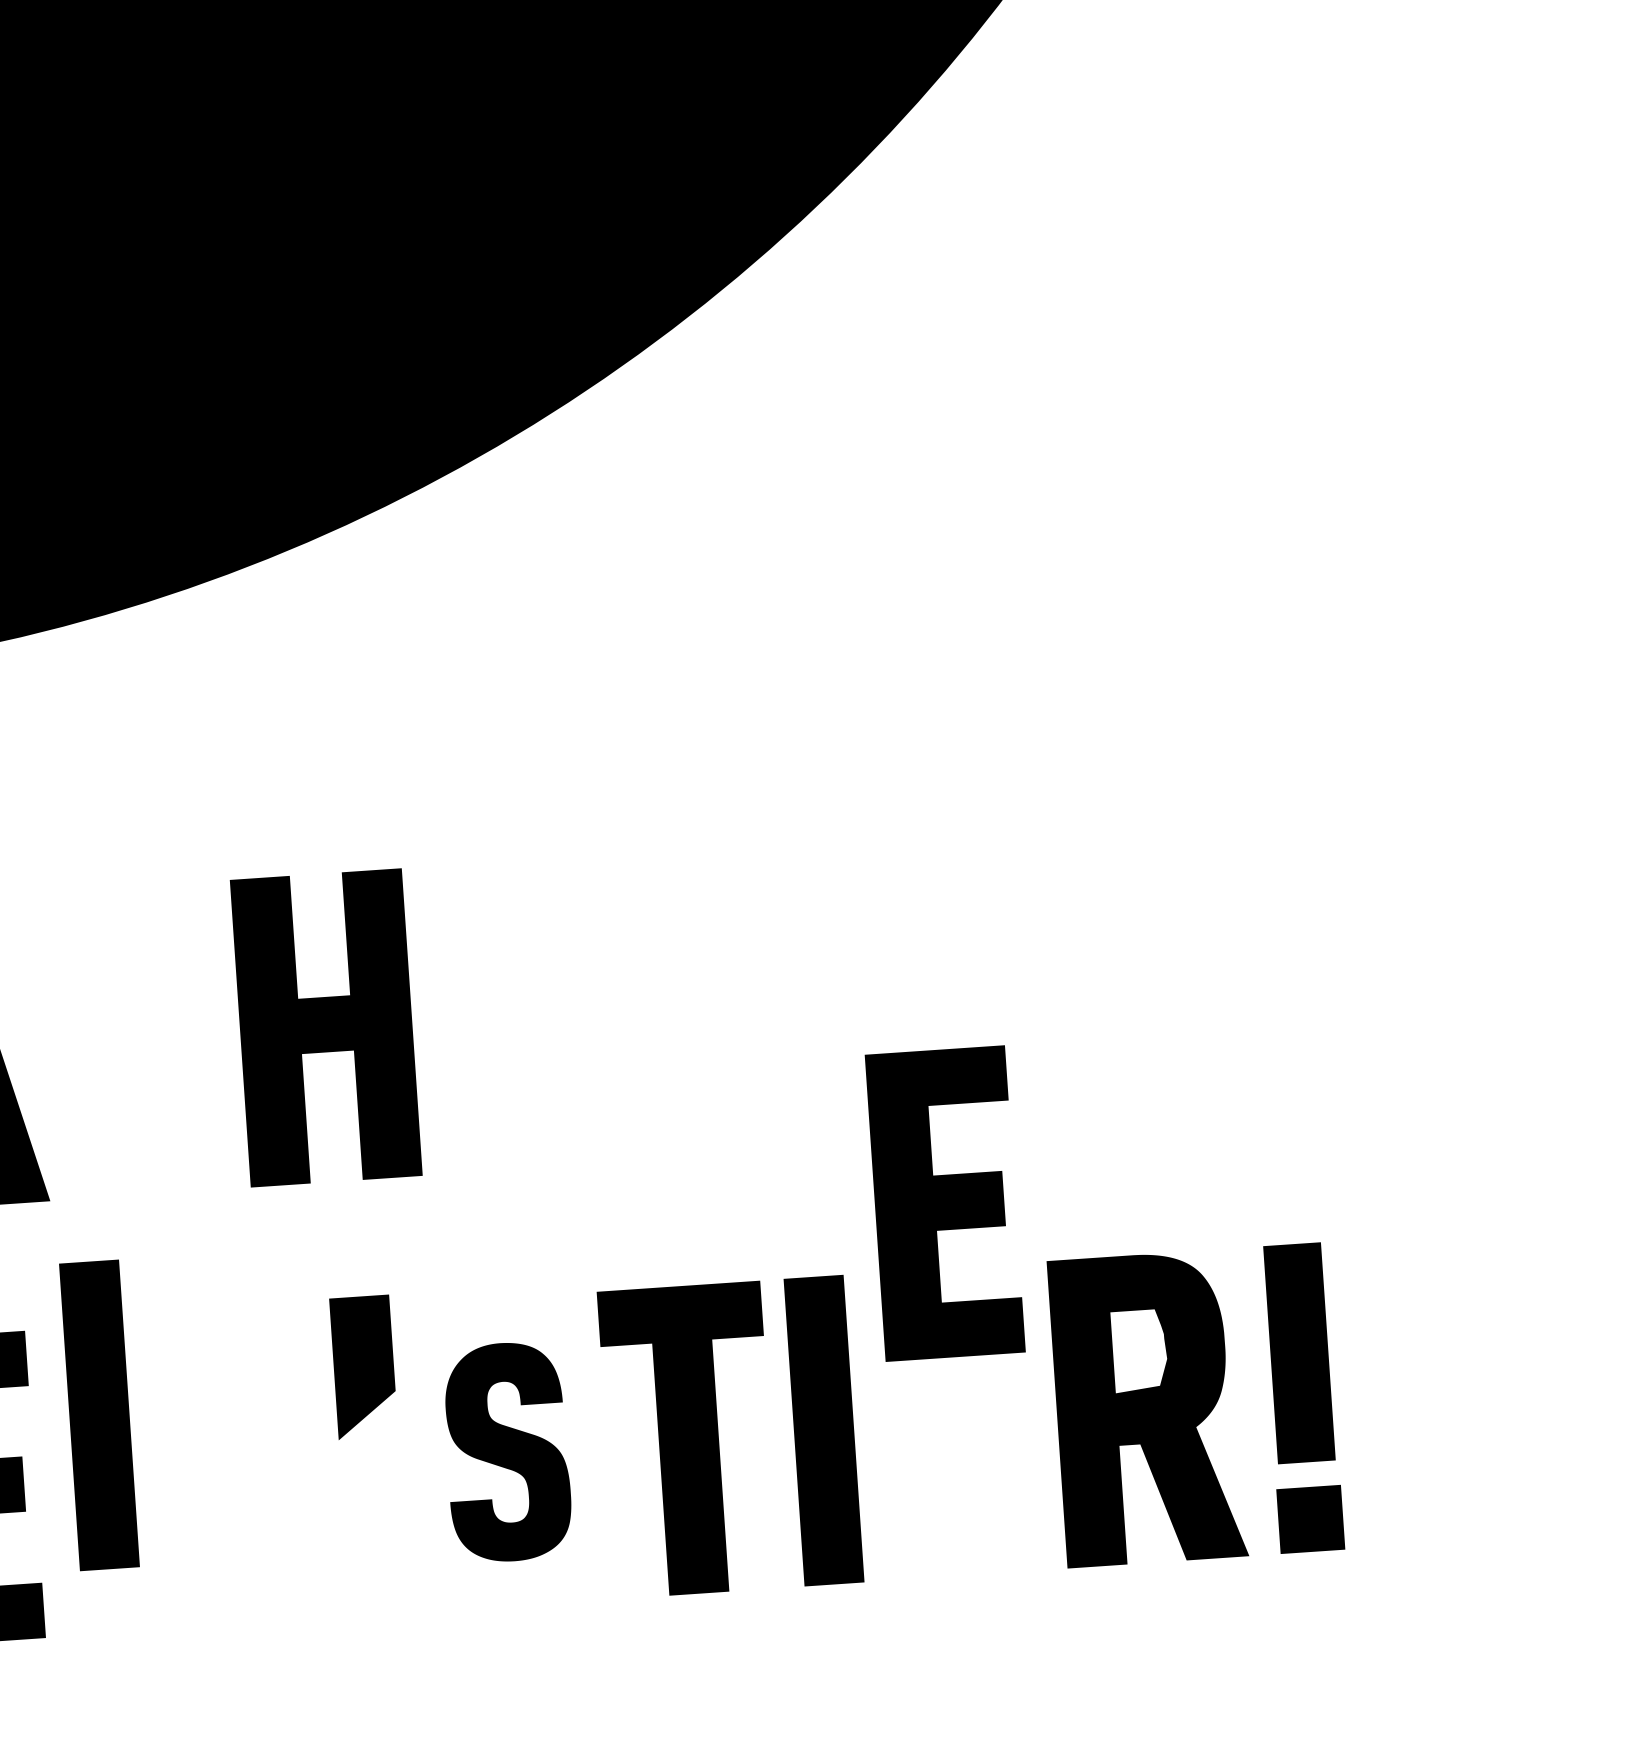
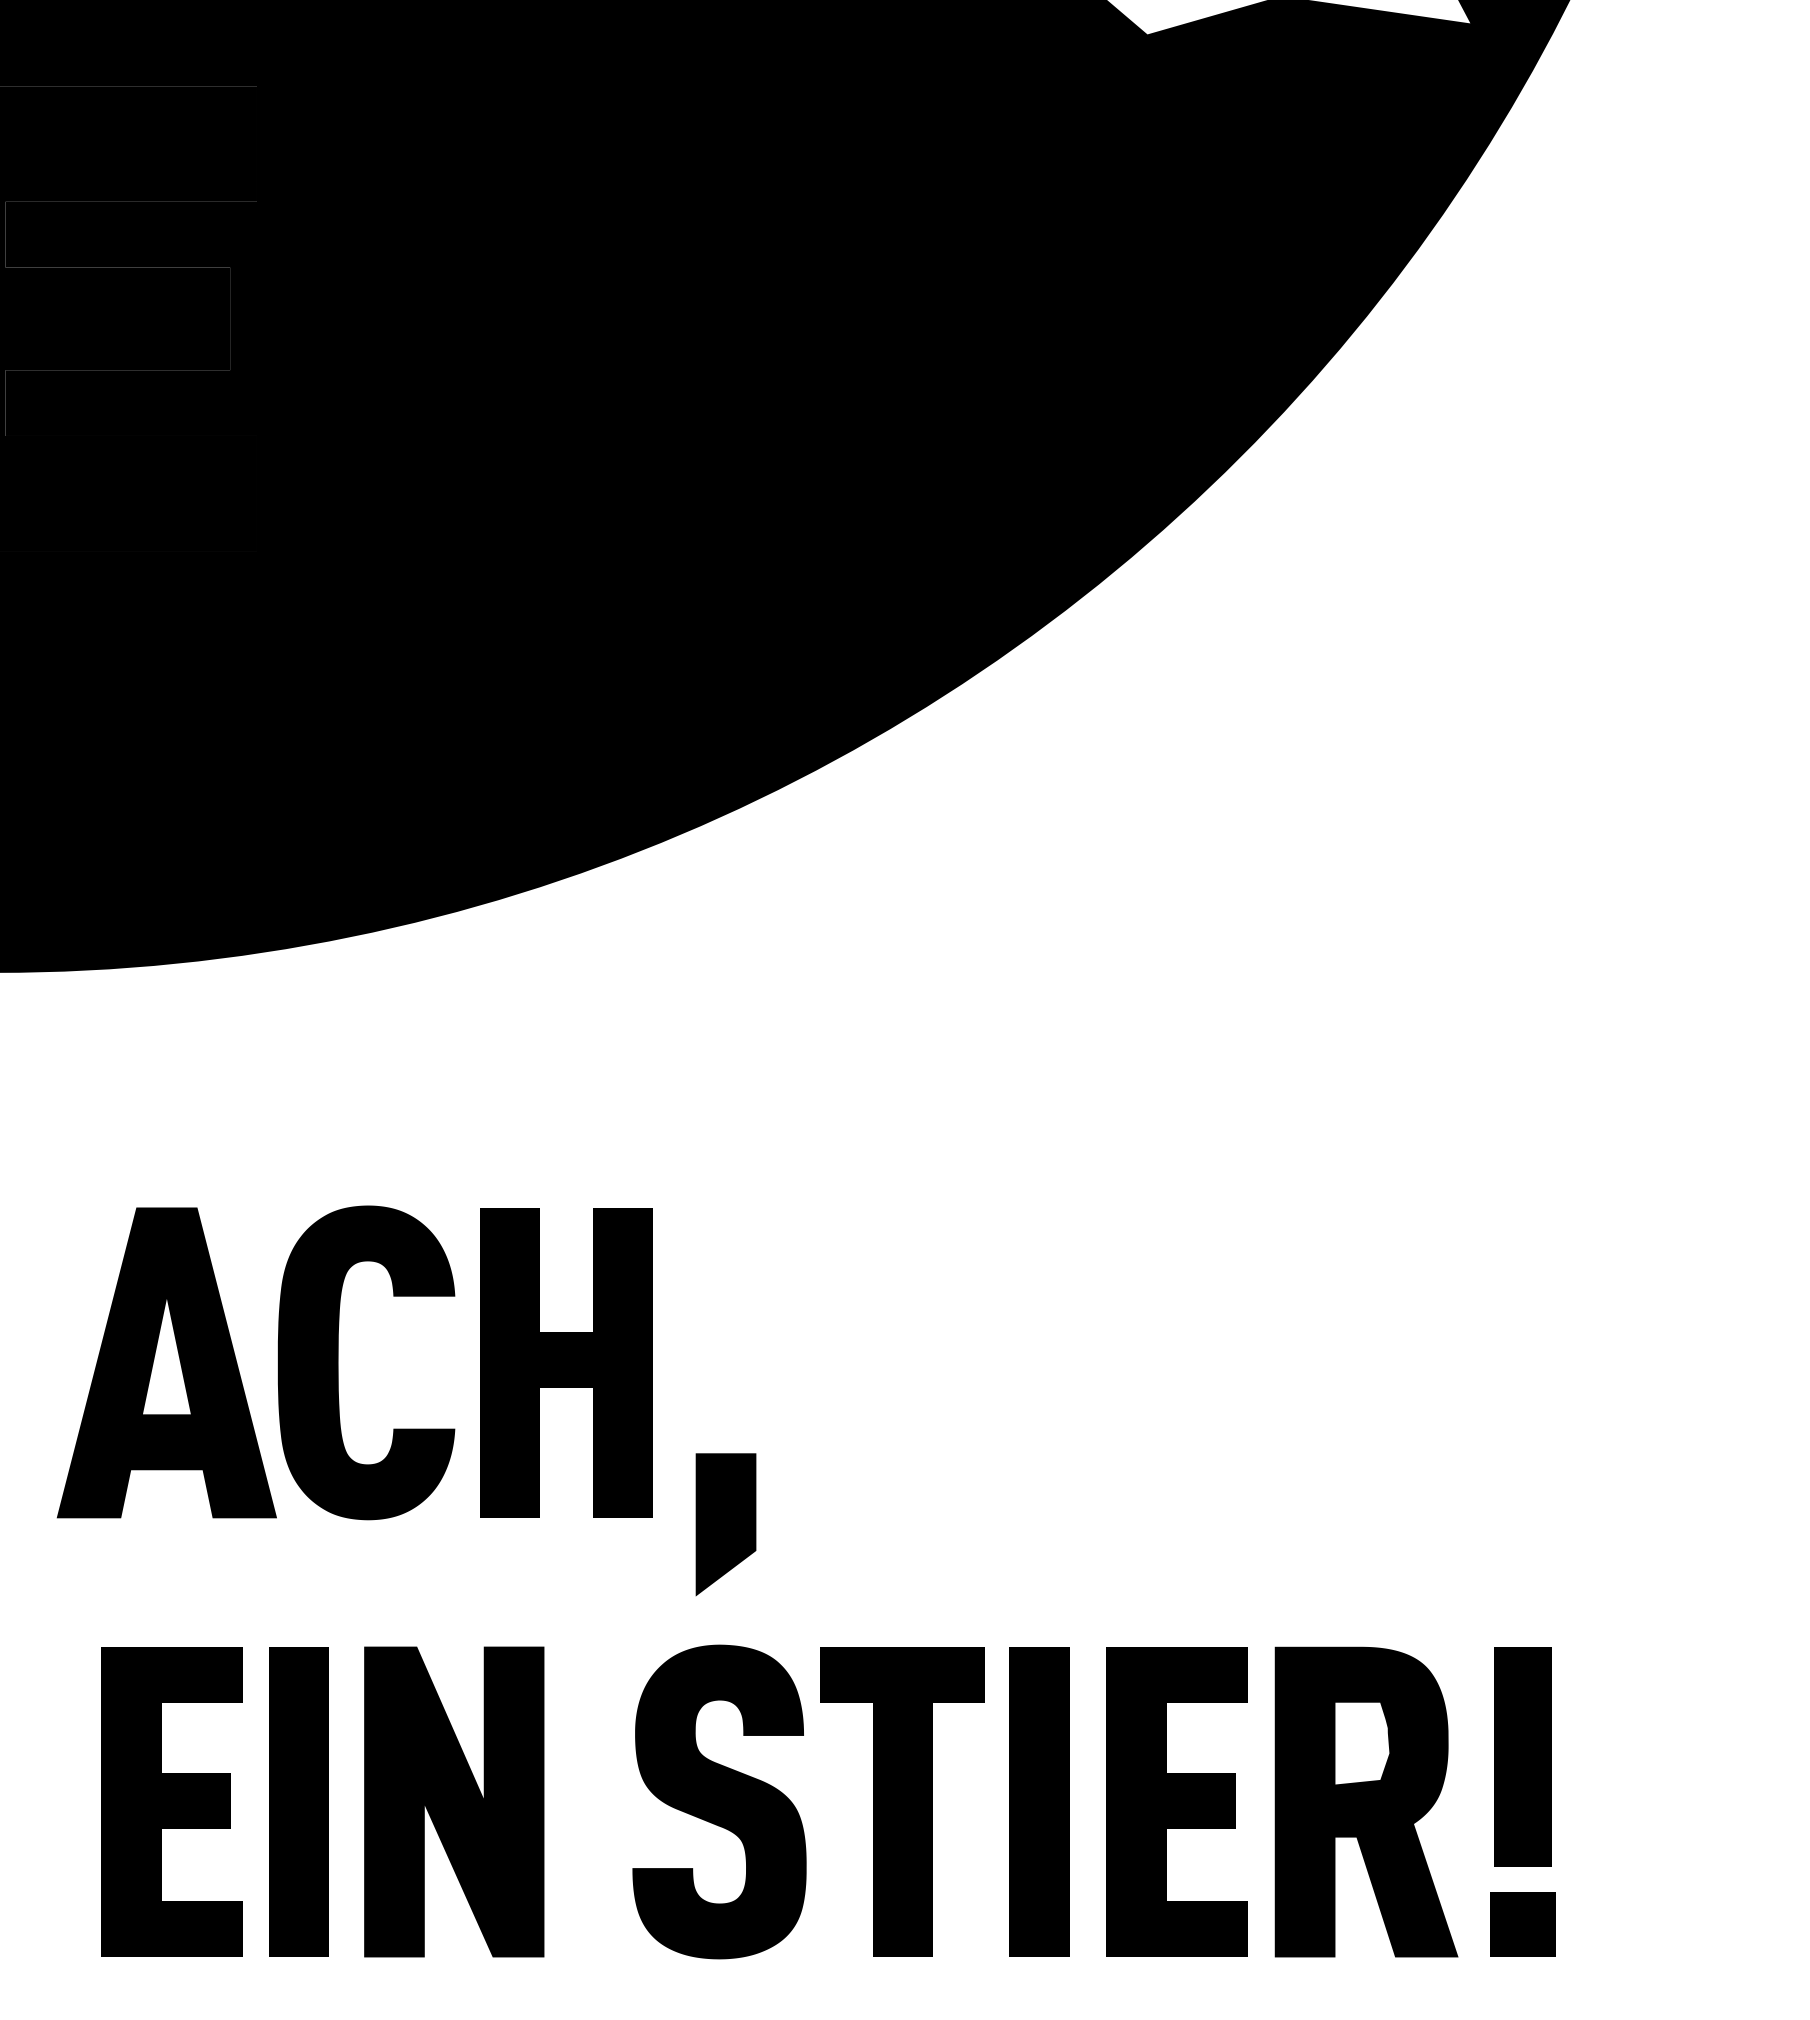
fill: (128, 1041) -> (366, 1362), added
part: (944, 1203) -> (1176, 1801), moved
part: (363, 1367) -> (725, 1524), moved
part: (99, 1414) -> (298, 1801), moved
part: (507, 1451) -> (719, 1801), size x1.43
fill: (245, 1469) -> (454, 1801), added

